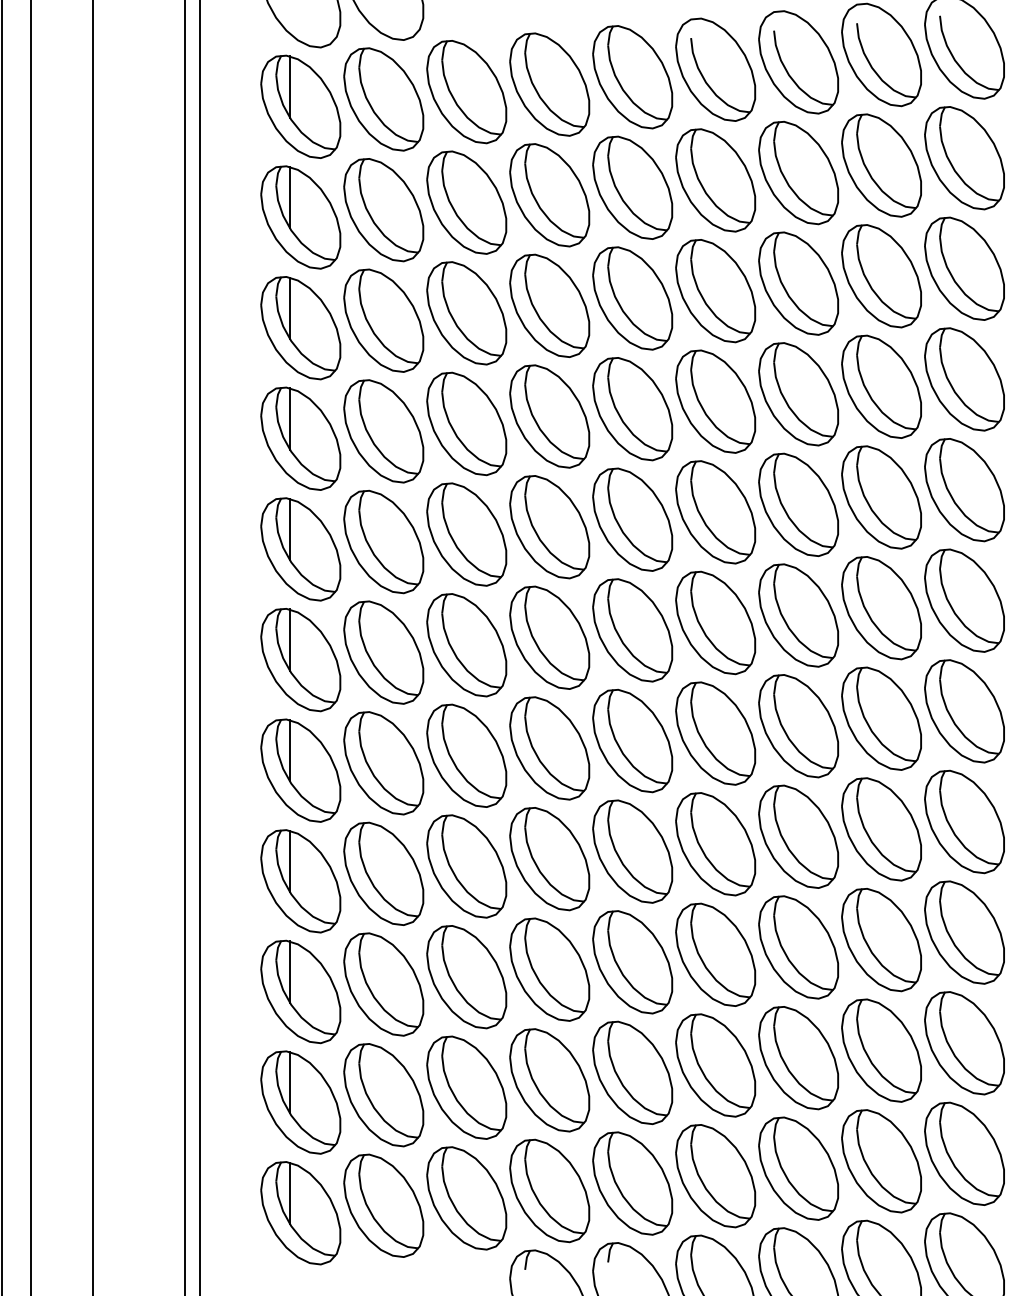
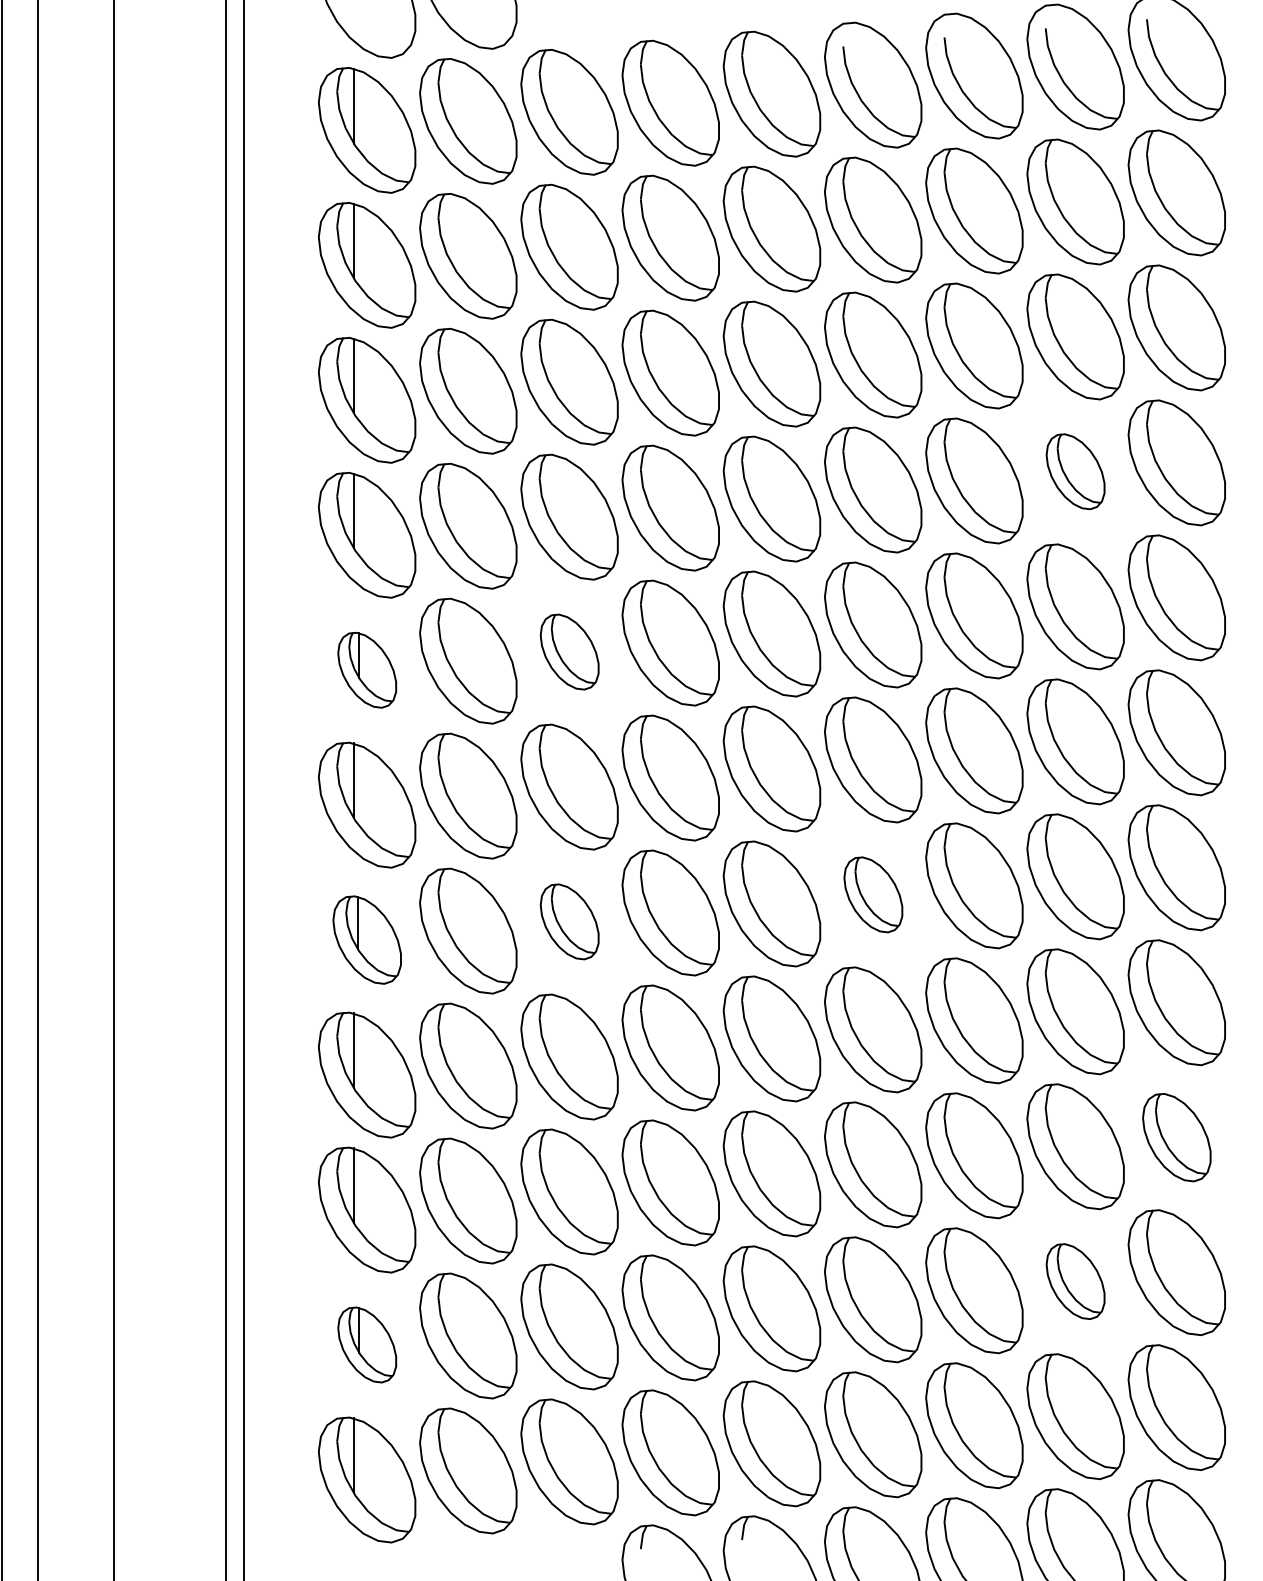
part: (881, 386) -> (1075, 471), size x0.6
part: (466, 534) -> (569, 652), size x0.6
part: (300, 549) -> (366, 670), size x0.6
part: (715, 733) -> (873, 894), size x0.6
part: (466, 755) -> (569, 921), size x0.6
part: (300, 770) -> (366, 939), size x0.7
part: (964, 932) -> (1176, 1137), size x0.7
part: (881, 1050) -> (1075, 1281), size x0.6
part: (300, 1102) -> (366, 1344), size x0.6

